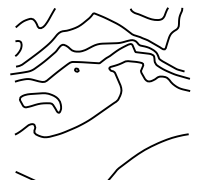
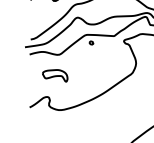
curve: (19, 49) -> (34, 22), removed
part: (40, 102) -> (55, 75), size x0.6

